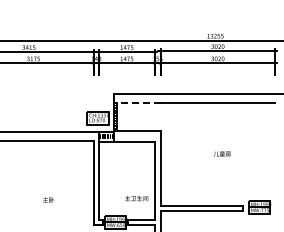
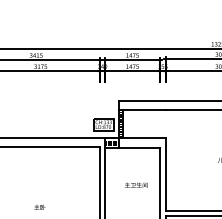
line: (137, 102) -> (142, 109), dashed -> solid
text: (136, 198) -> (136, 185), moved
text: (48, 199) -> (39, 206), moved

